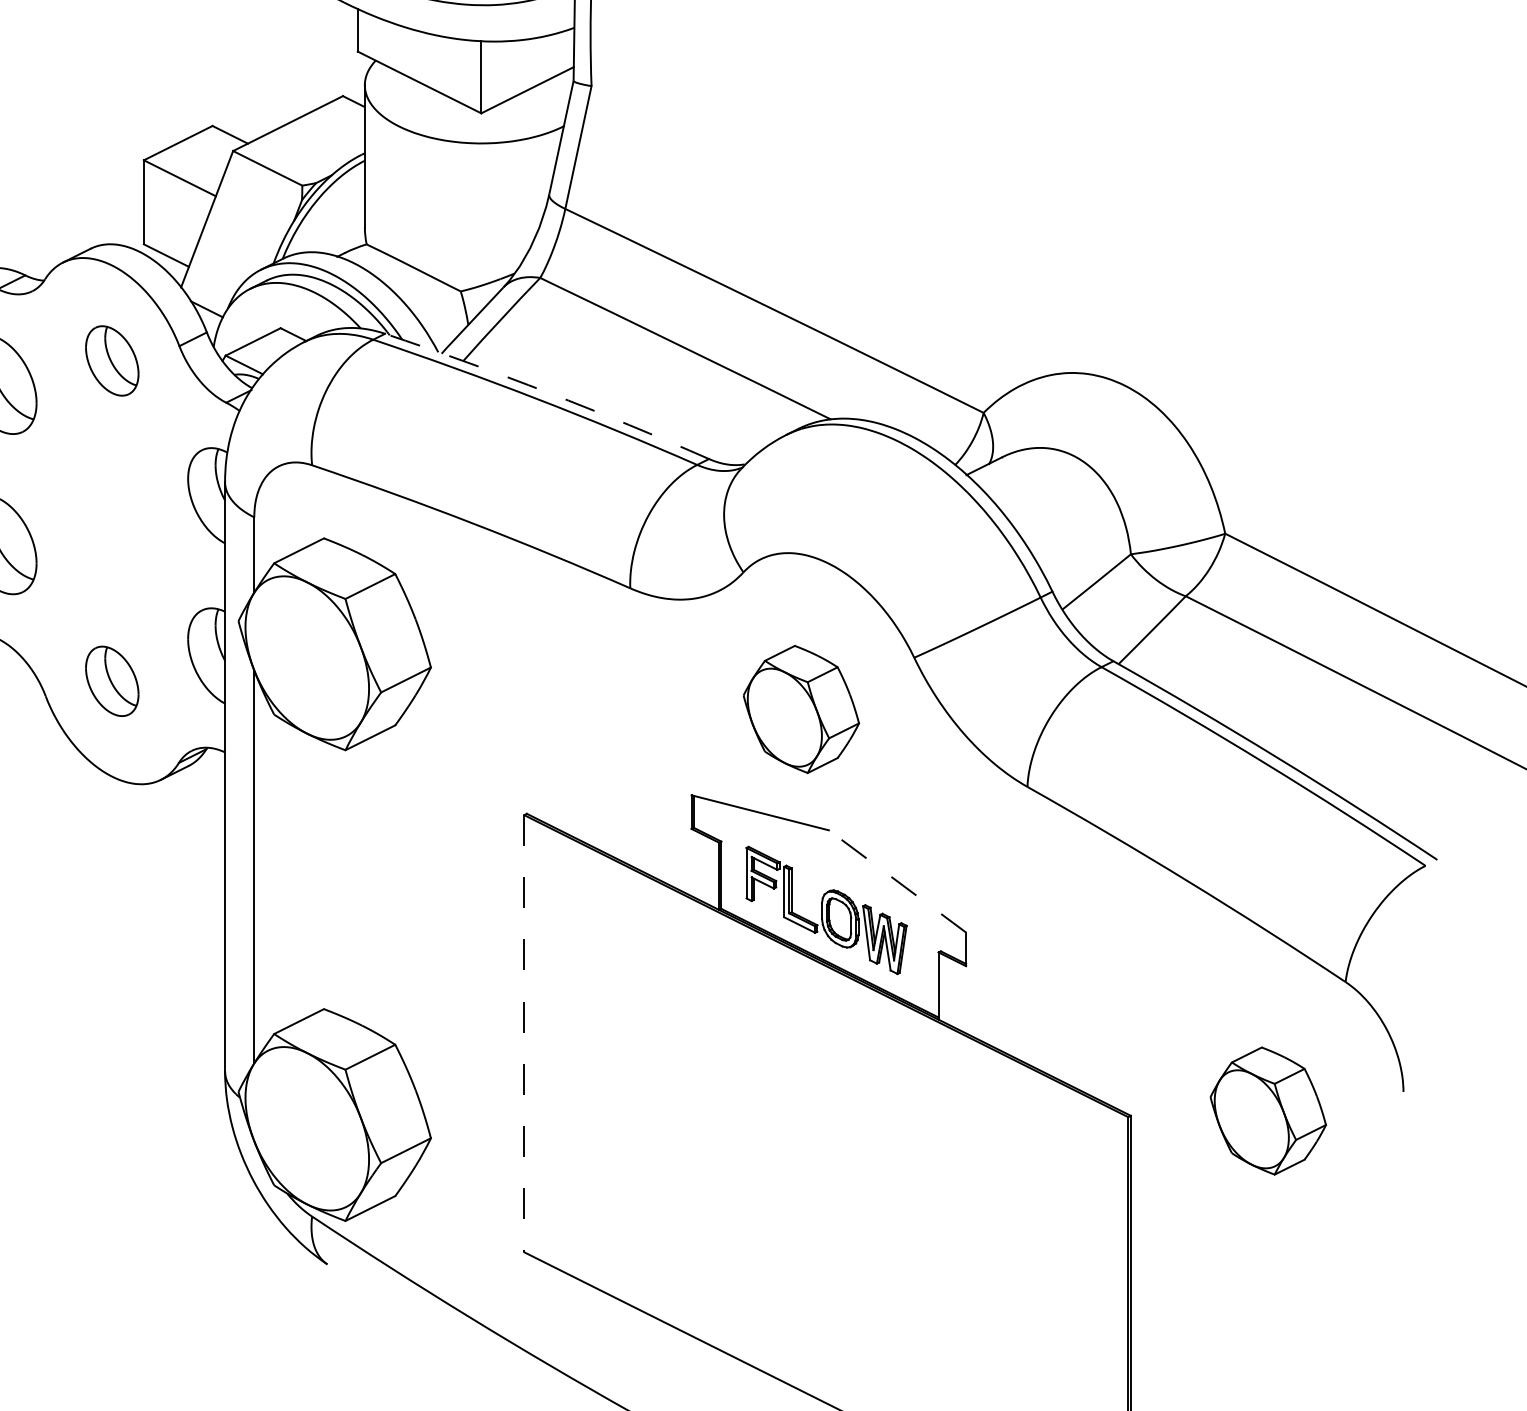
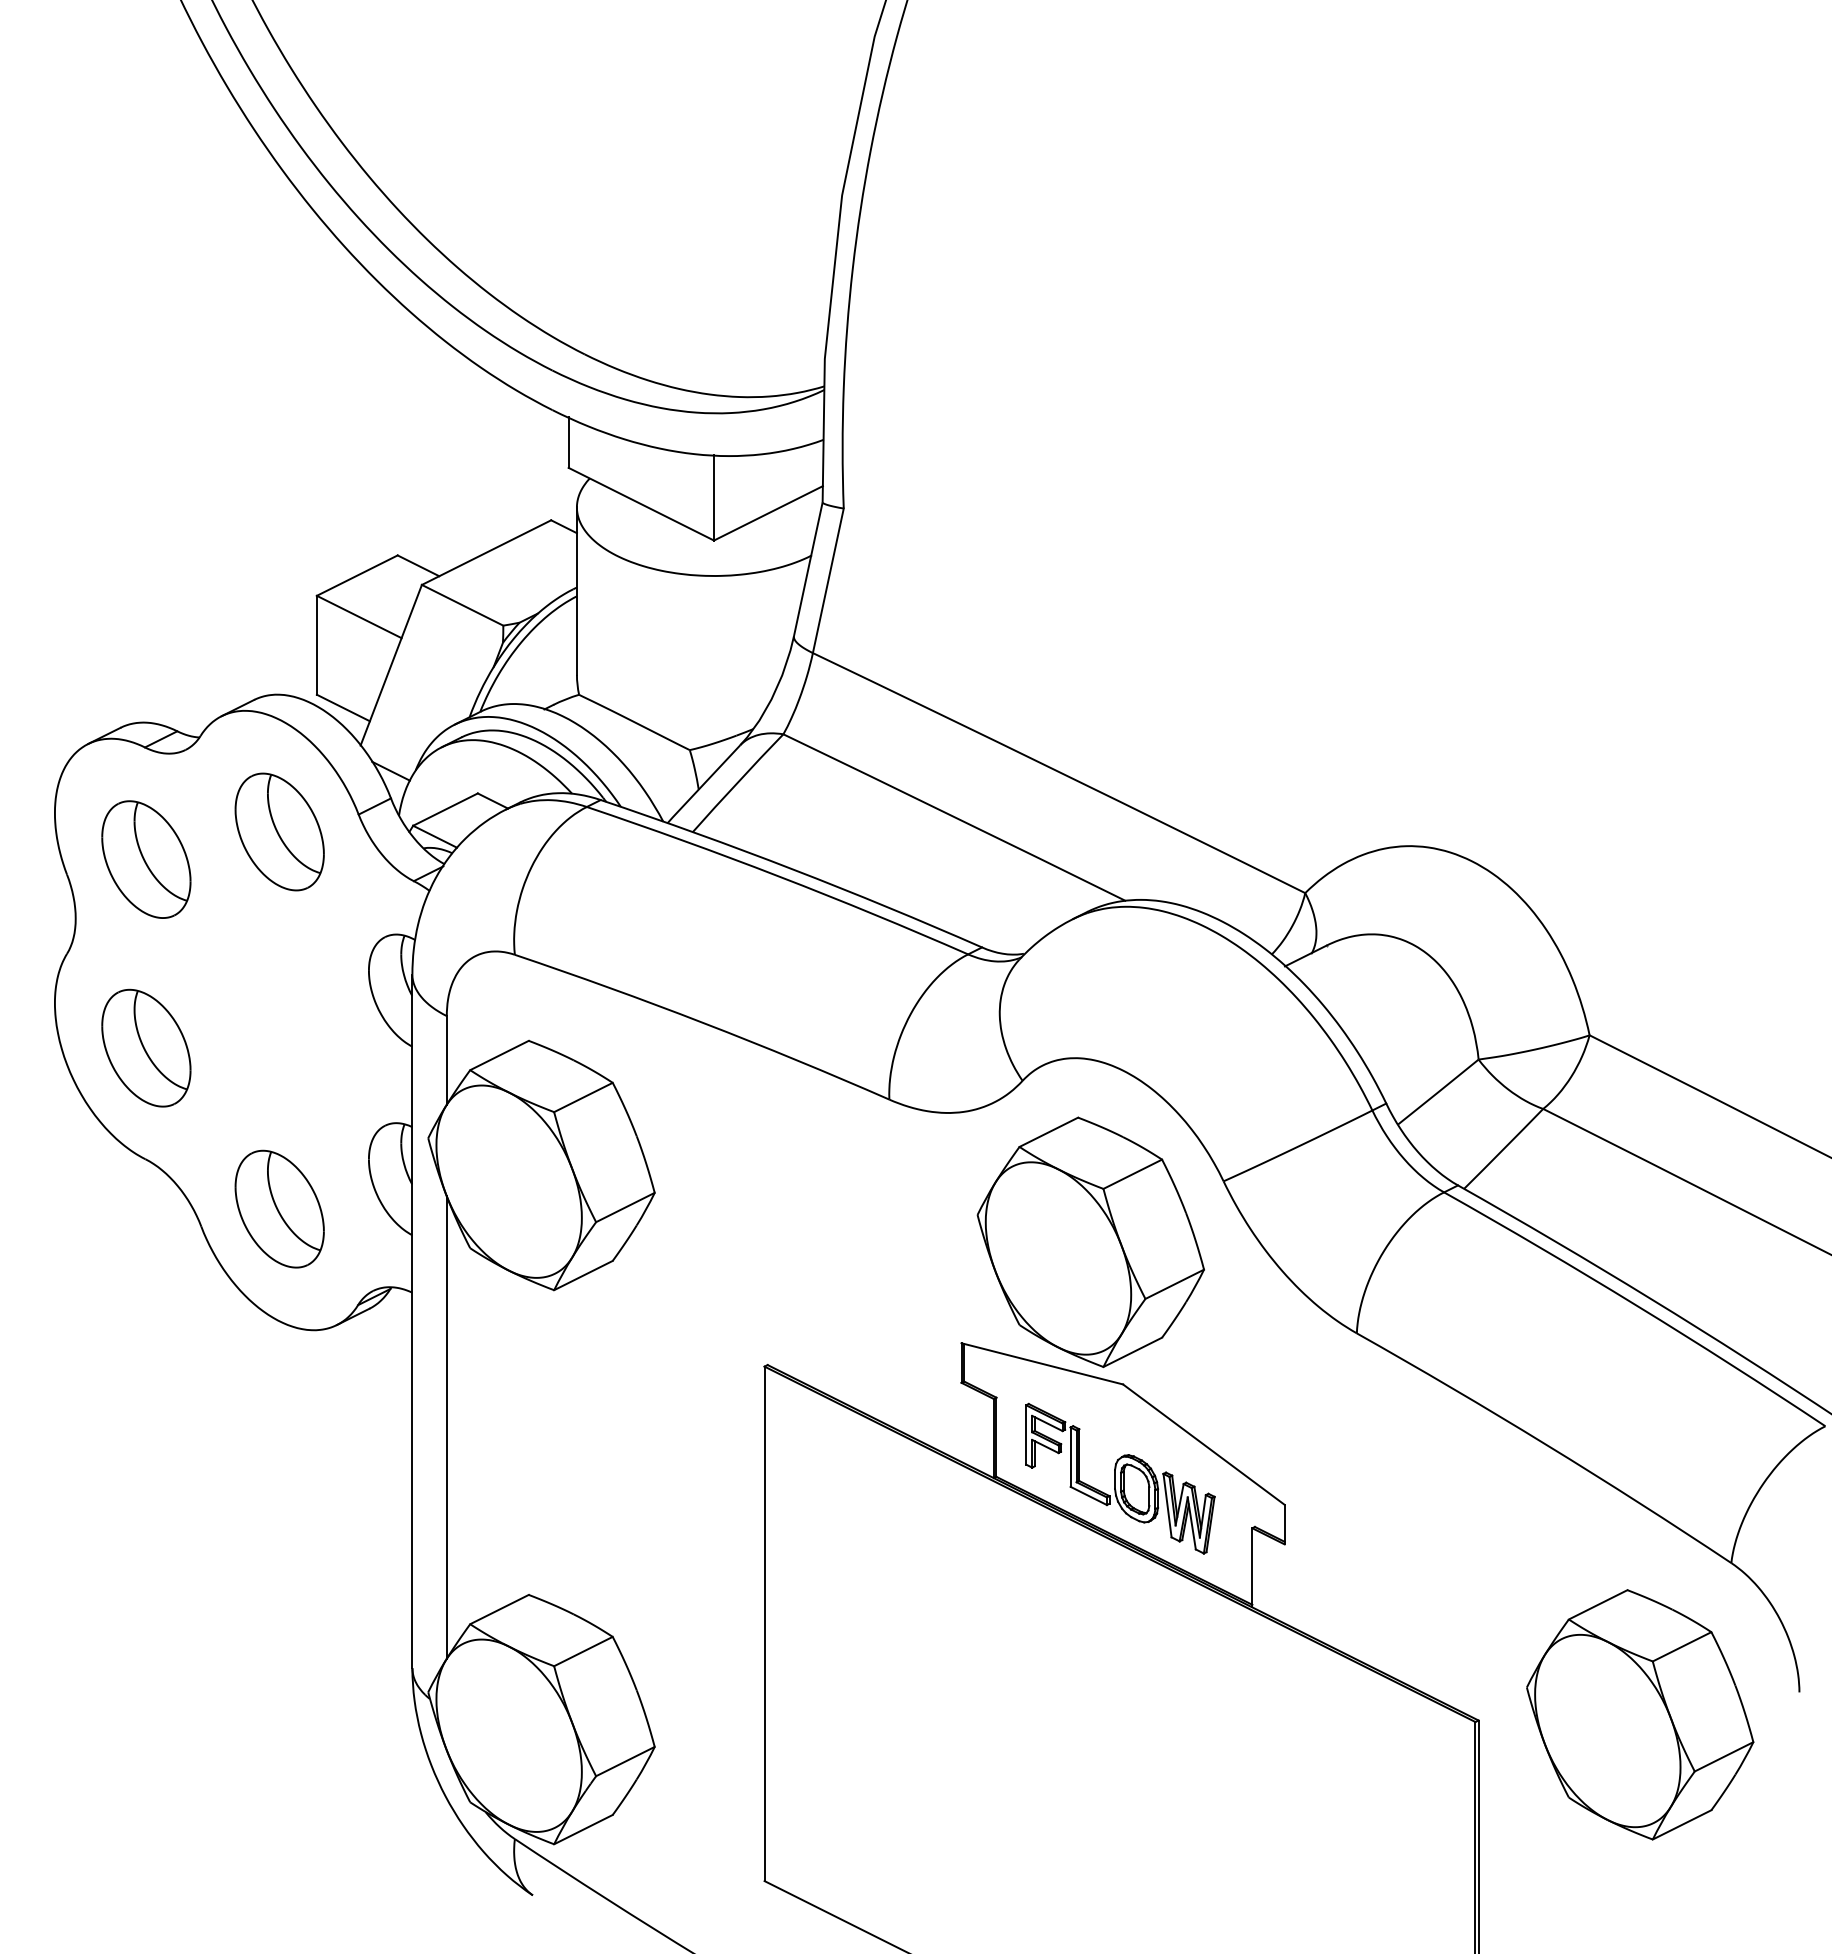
part: (112, 360) -> (279, 831), size x1.43
arc: (548, 392) -> (793, 869), dashed -> solid
part: (112, 680) -> (279, 1208), size x1.43
part: (801, 708) -> (1090, 1241), size x1.67
line: (897, 881) -> (1203, 1444), dashed -> solid
line: (524, 1034) -> (764, 1624), dashed -> solid
part: (1268, 1110) -> (1640, 1714), size x1.67

